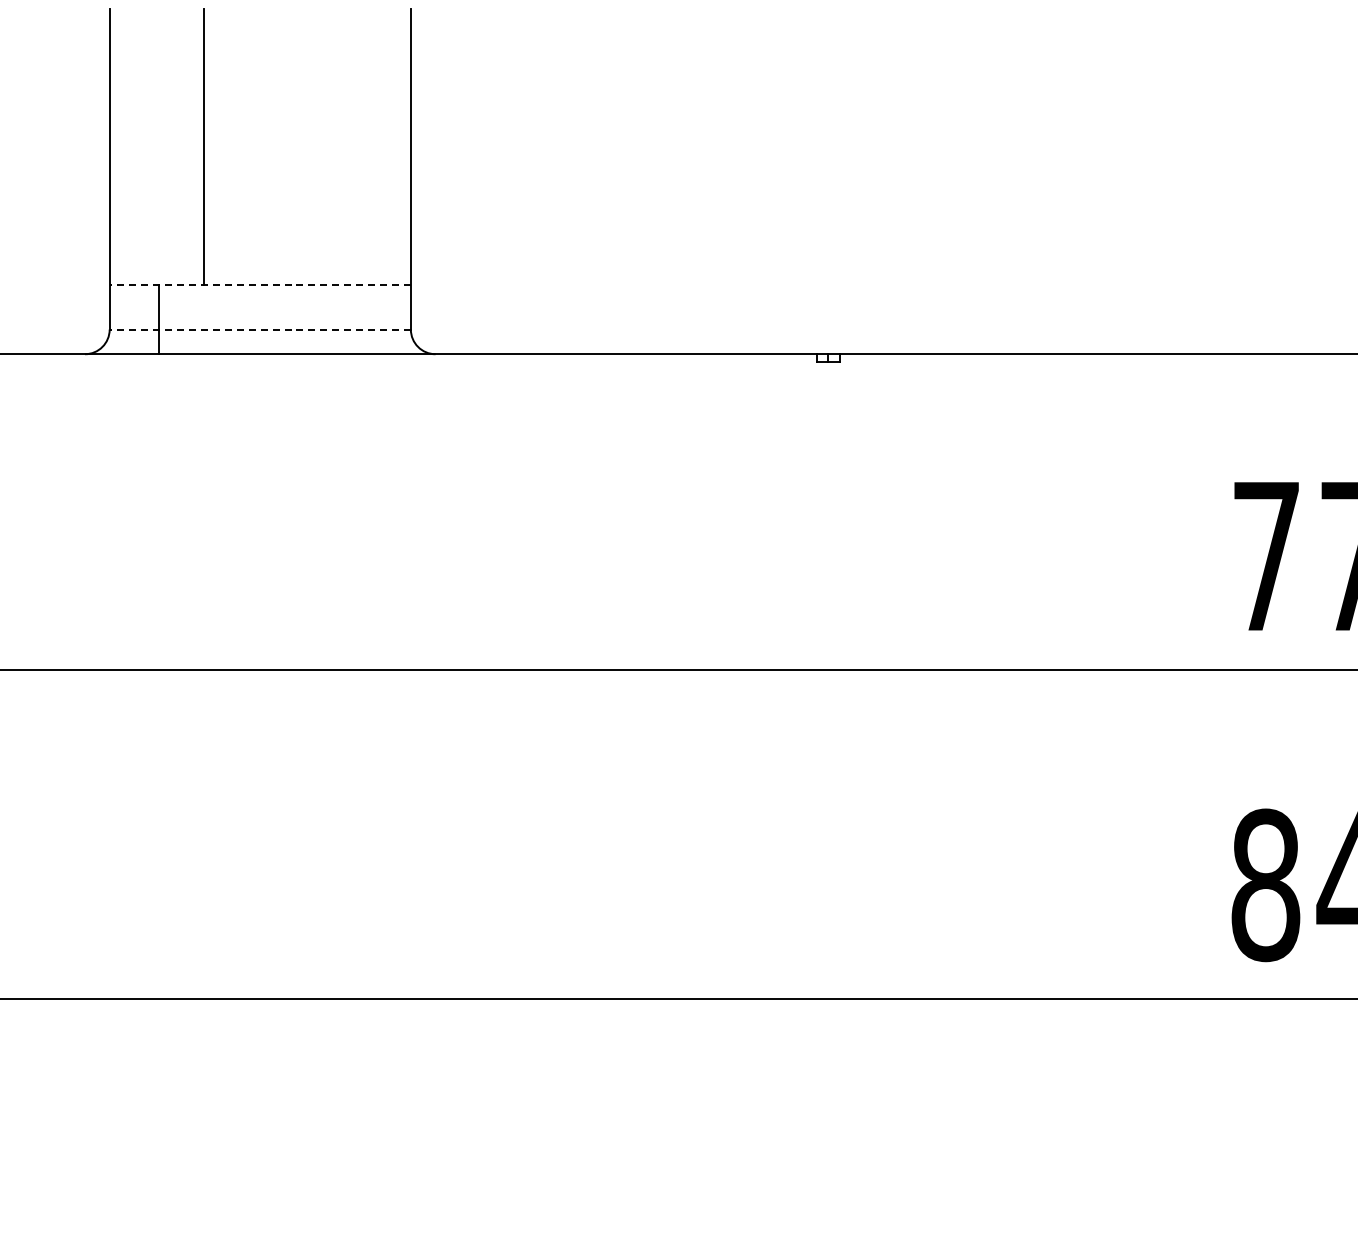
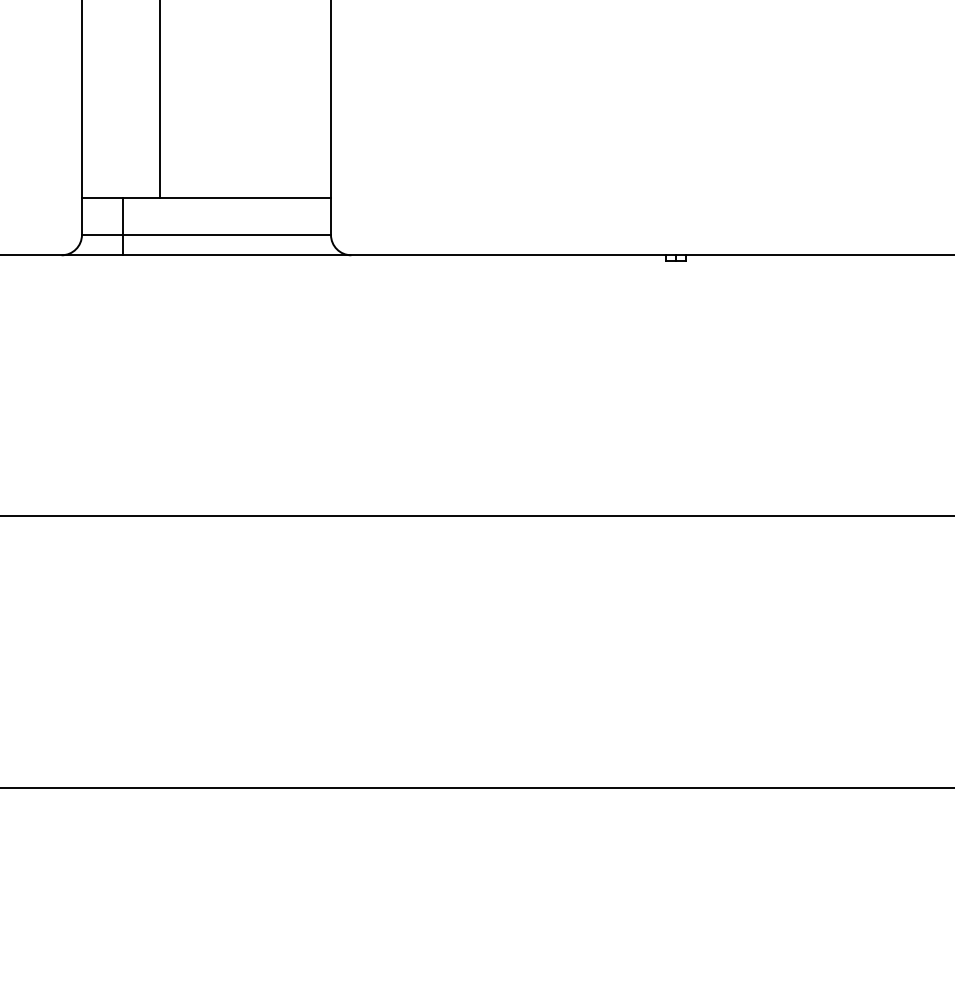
line: (260, 285) -> (206, 198), dashed -> solid
line: (260, 329) -> (206, 234), dashed -> solid

